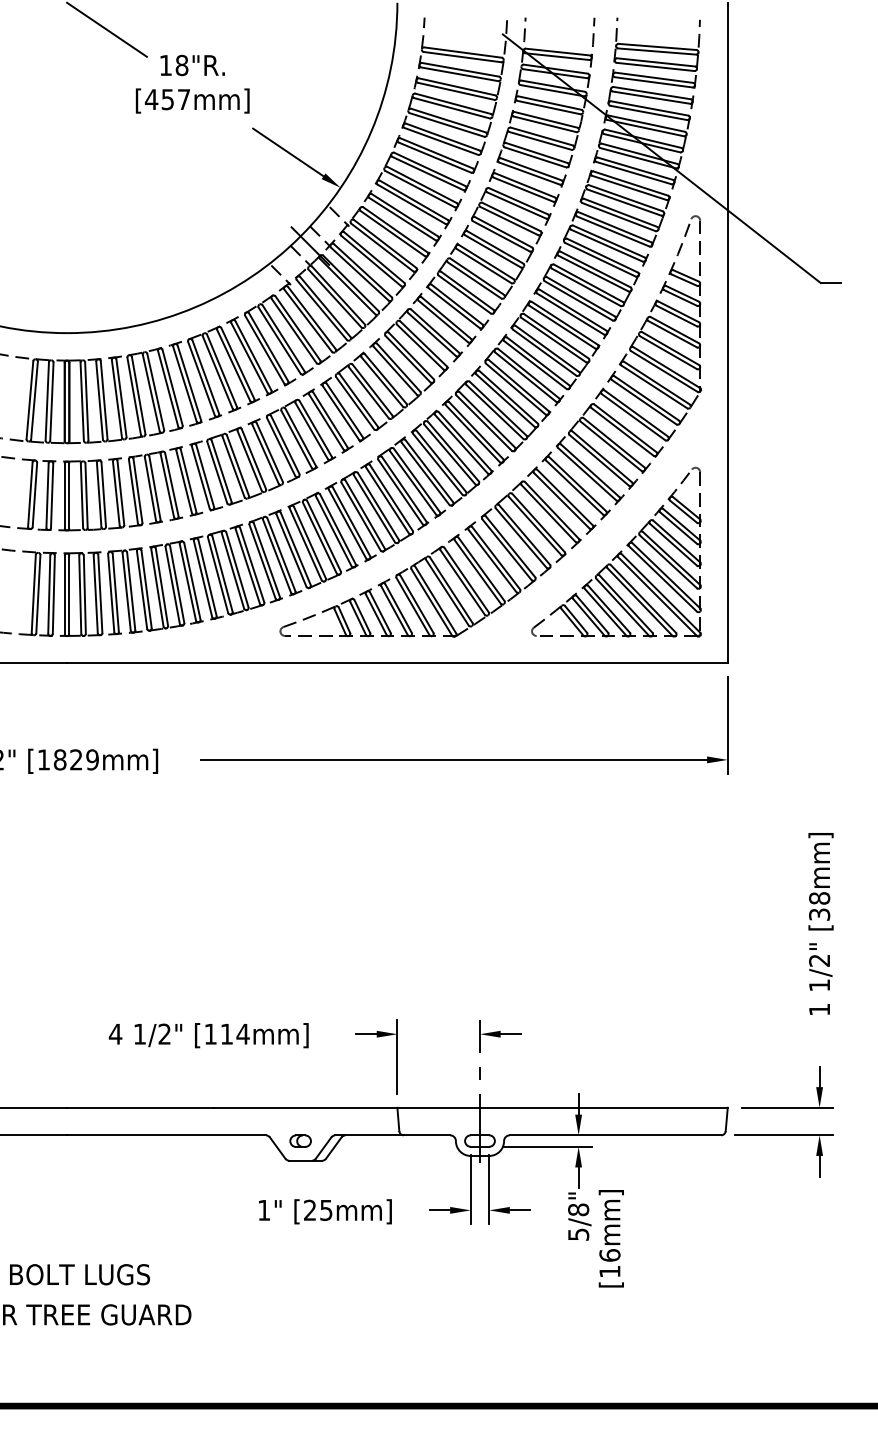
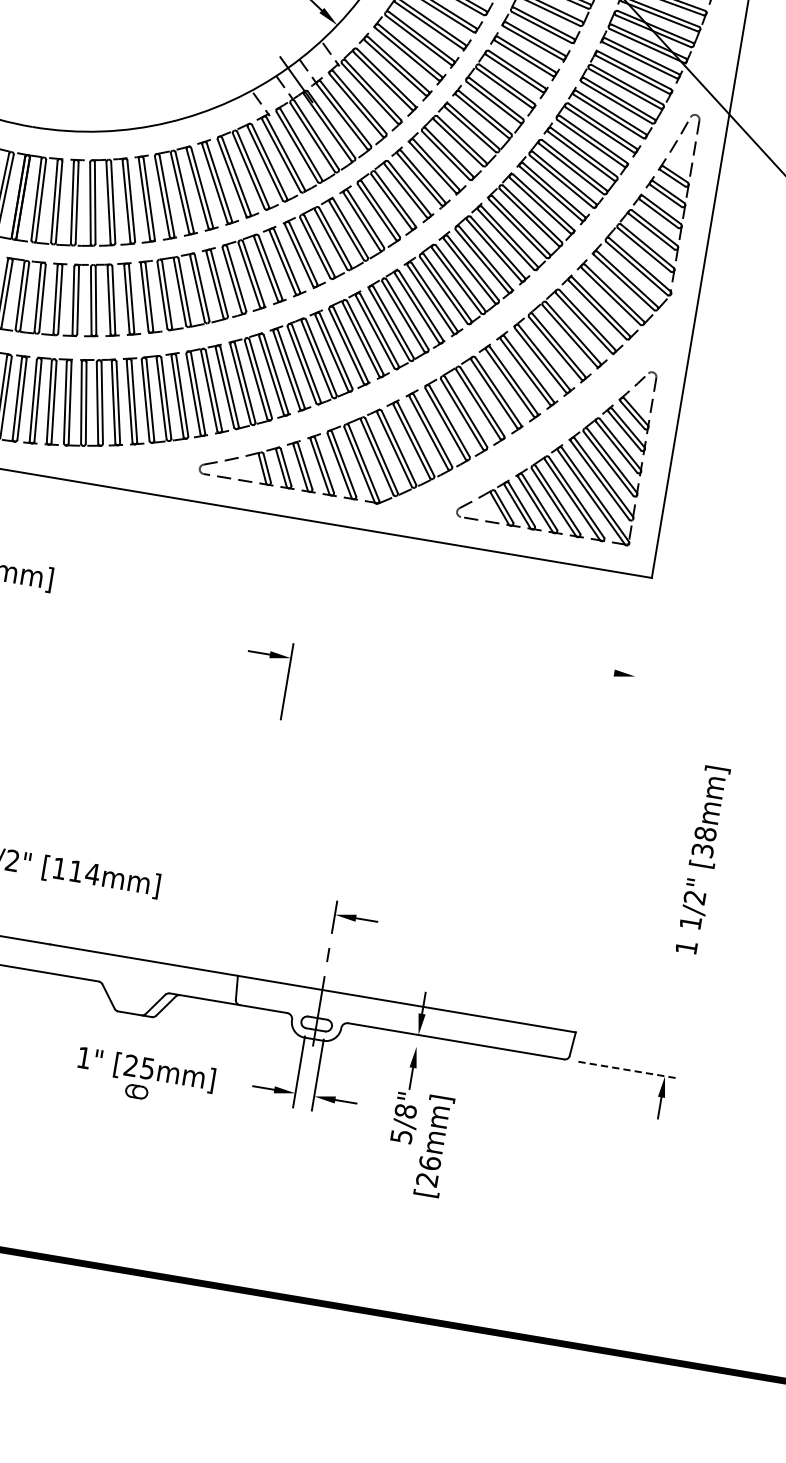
line: (727, 725) -> (640, 641), removed
line: (453, 759) -> (354, 629), removed
part: (376, 1037) -> (269, 657), moved
part: (787, 1107) -> (636, 1042), removed
line: (784, 1135) -> (629, 1070), solid -> dashed
part: (300, 1140) -> (136, 1091), moved
line: (547, 1146) -> (384, 1041), removed
text: (609, 1271) -> (426, 1179), [16mm] -> [26mm]

